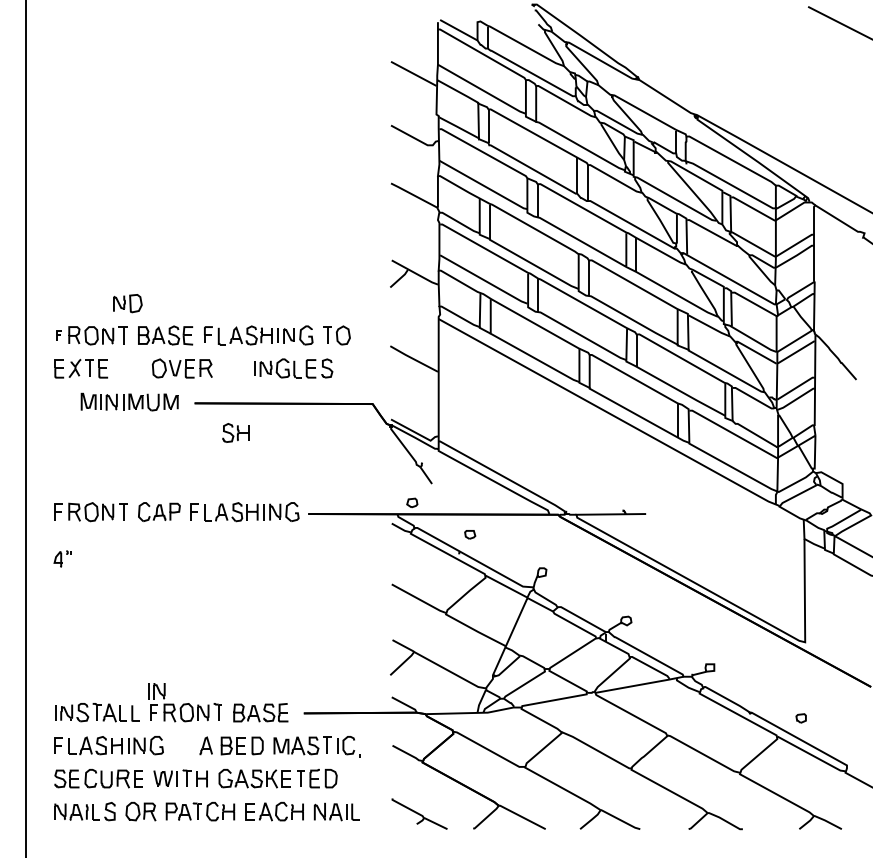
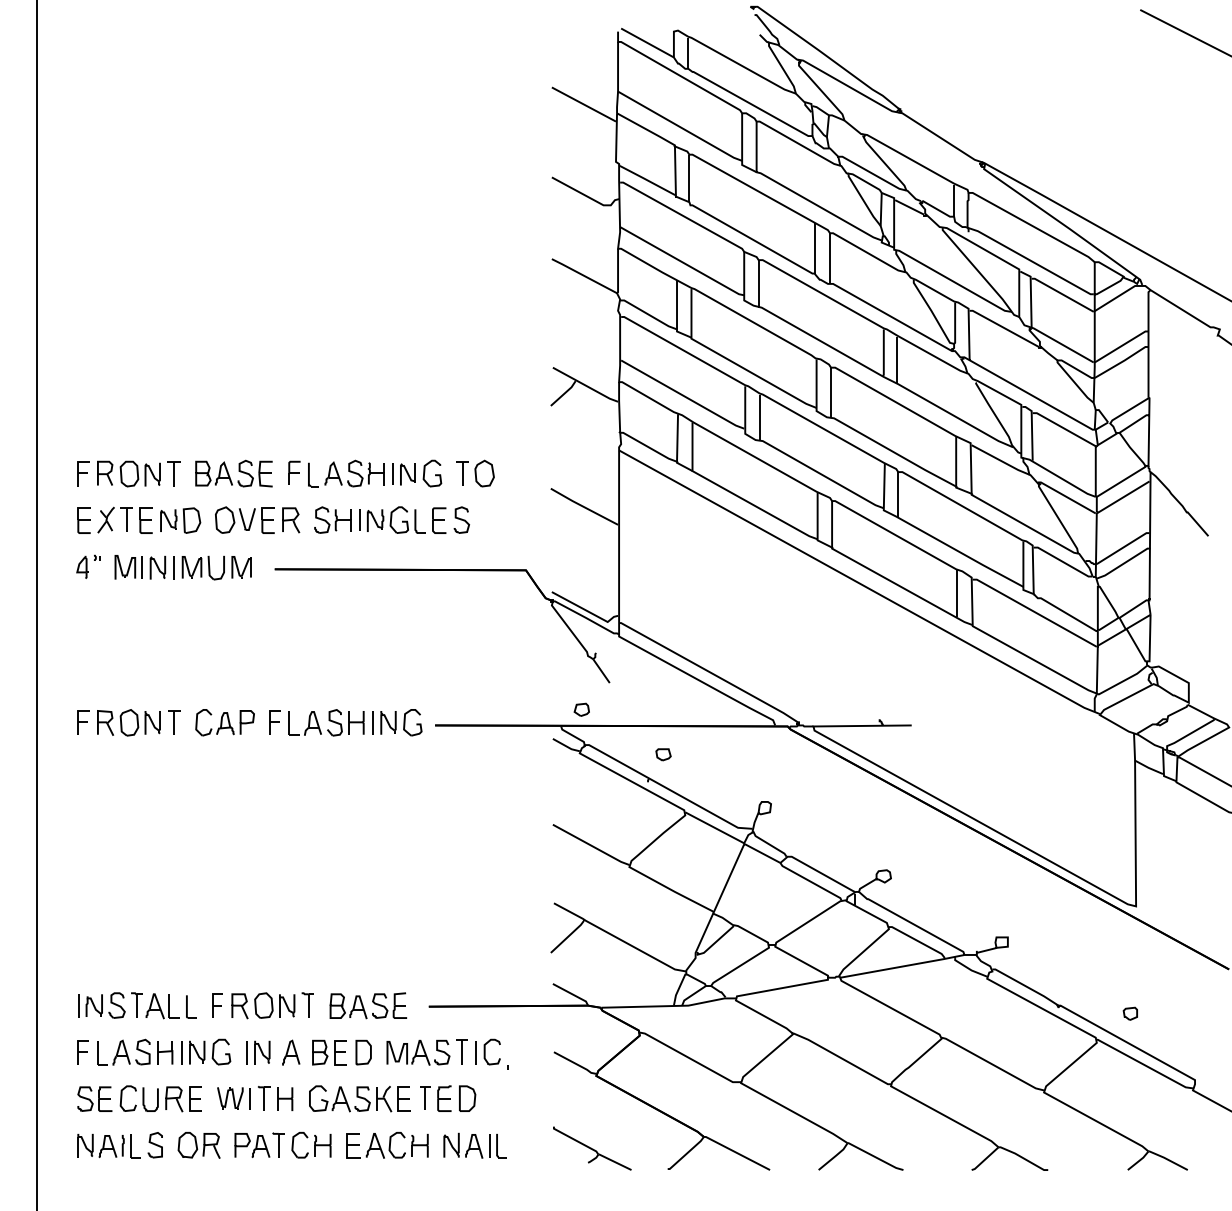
part: (127, 303) -> (180, 520), moved
part: (59, 335) -> (83, 473), size x1.67
part: (235, 432) -> (332, 519), moved
part: (62, 558) -> (88, 566), moved
part: (156, 691) -> (258, 1052), moved

